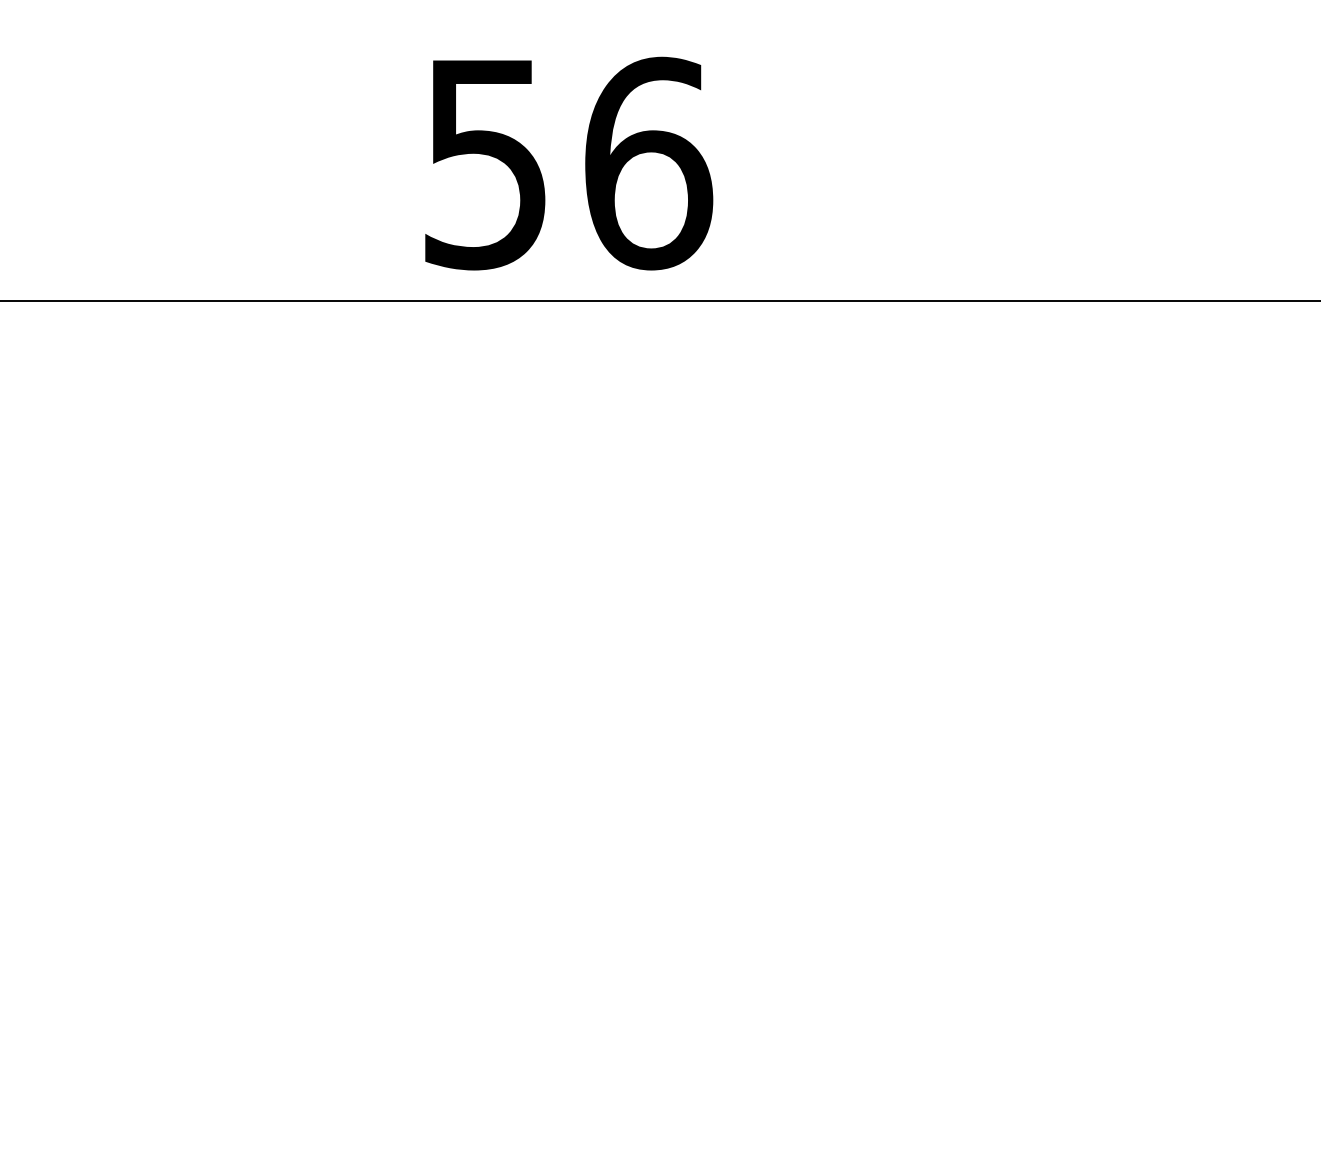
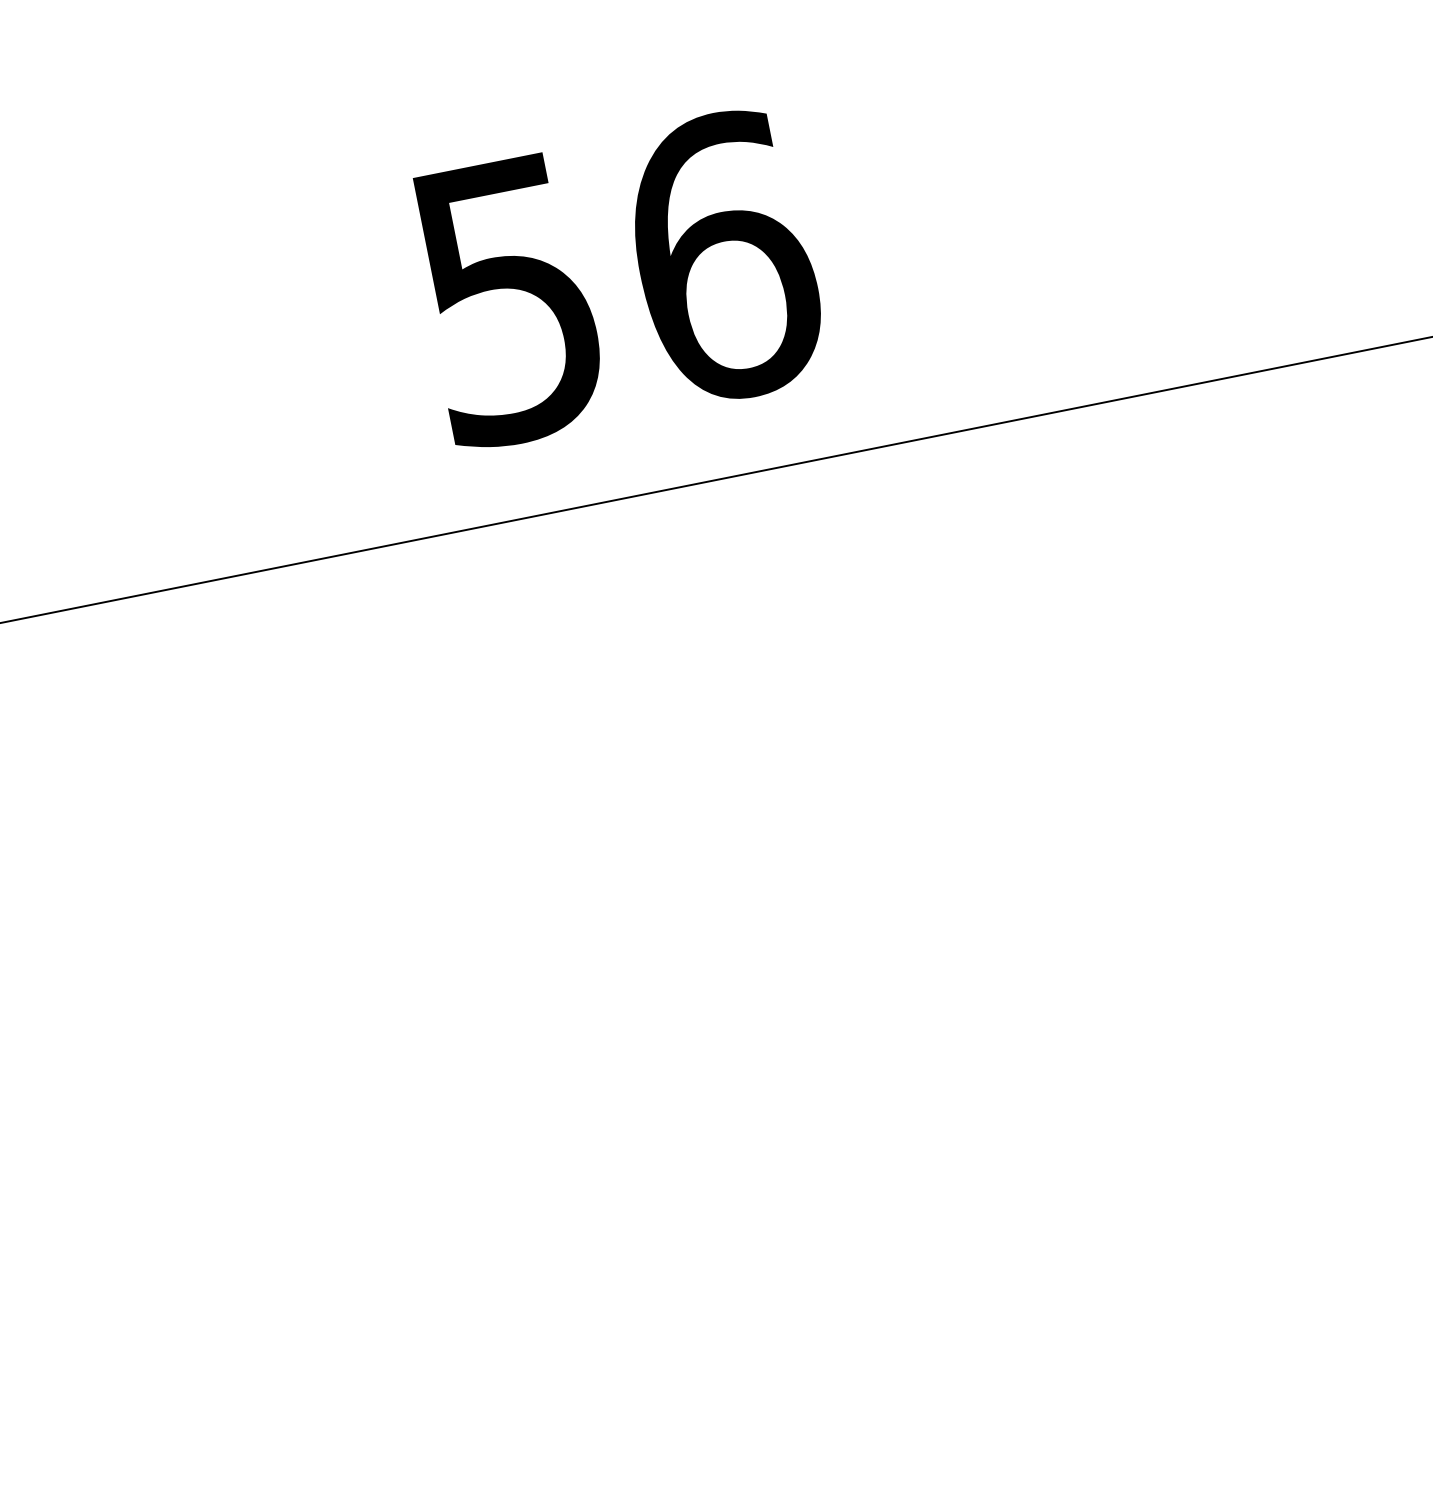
text: (569, 163) -> (619, 277), moved

